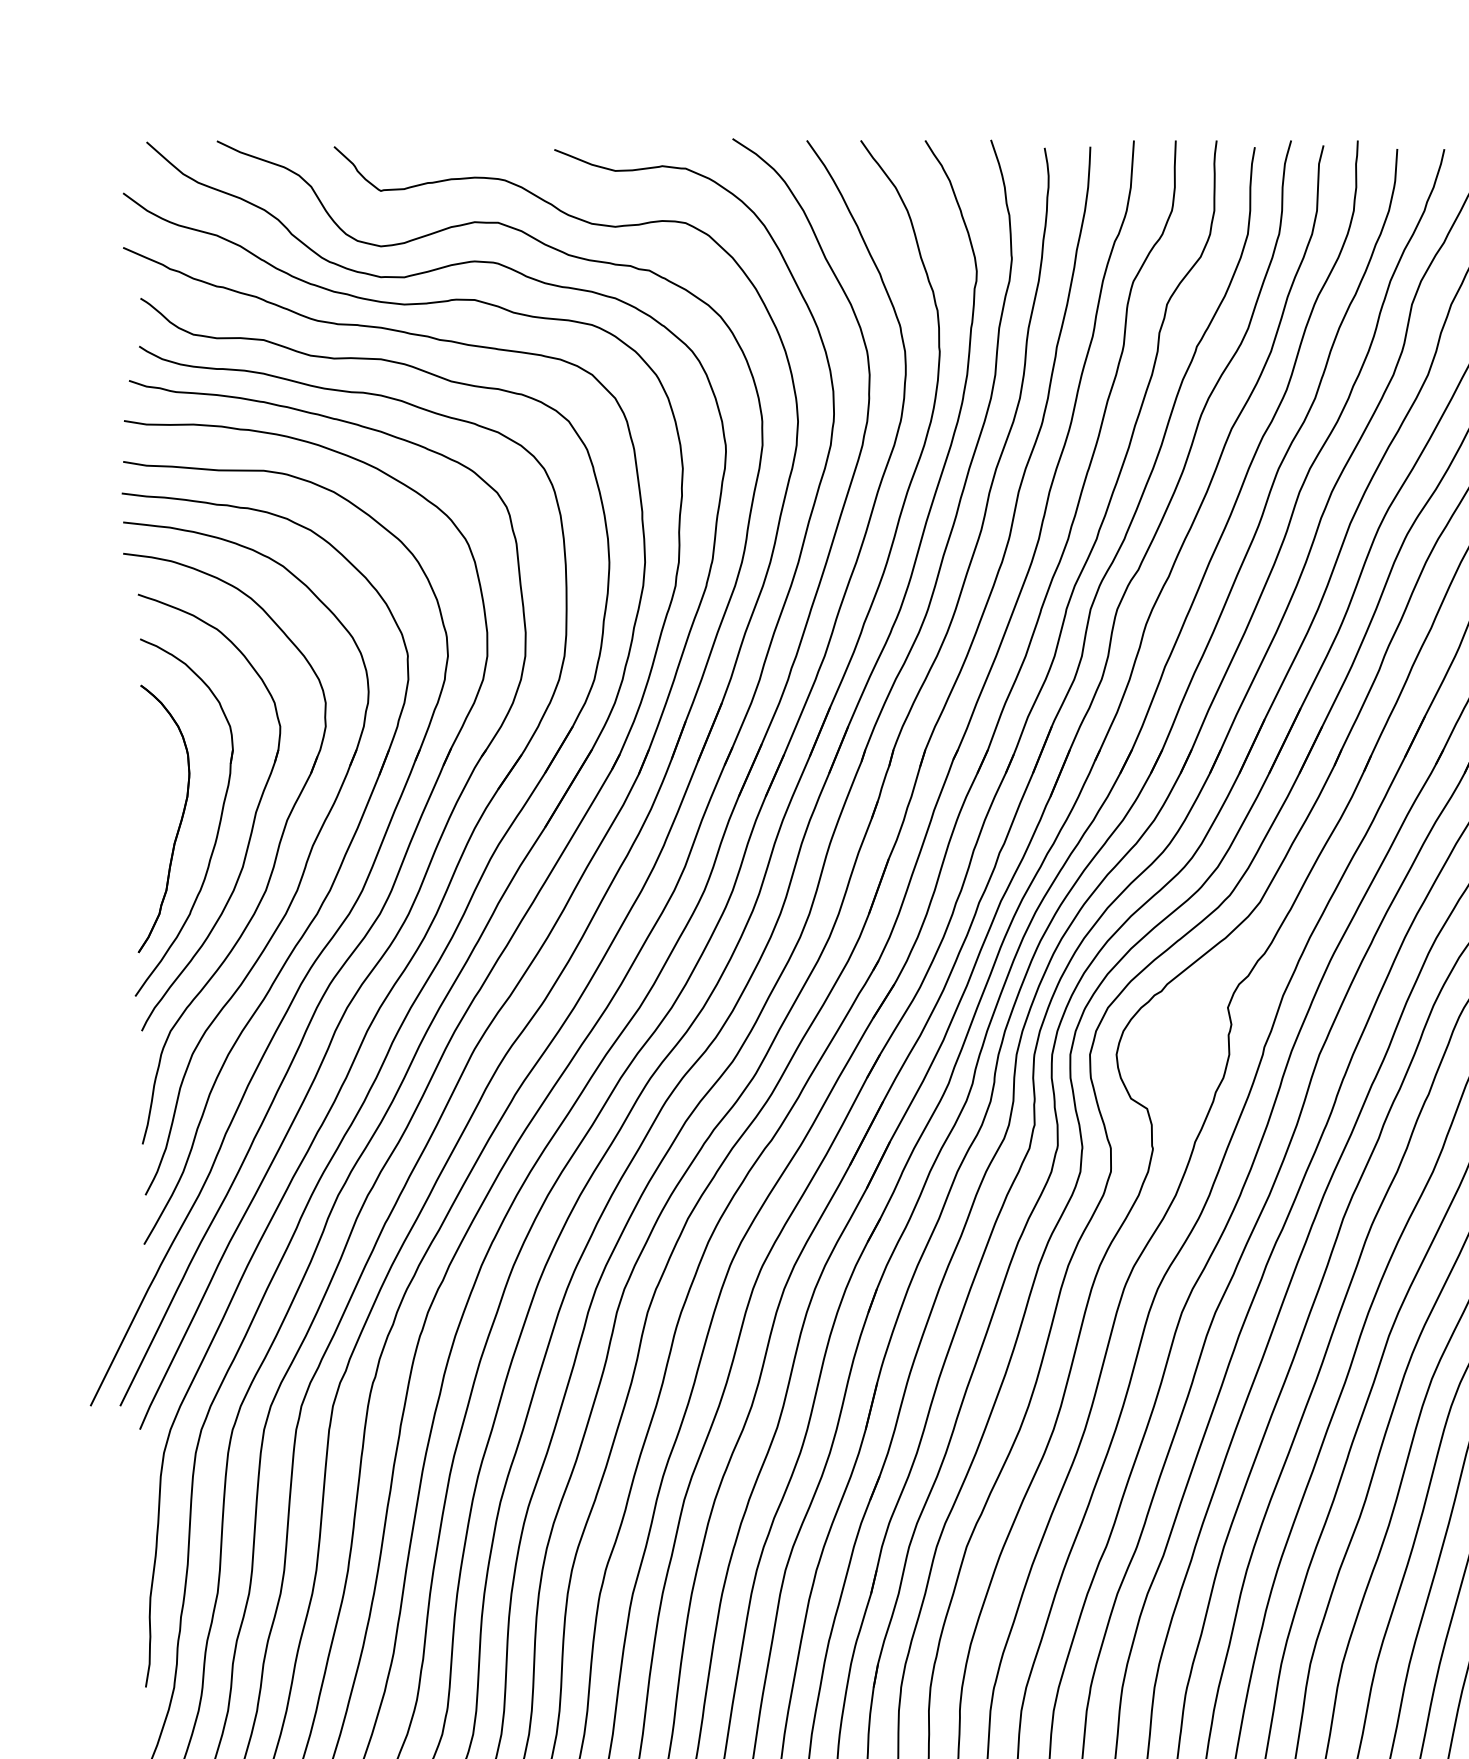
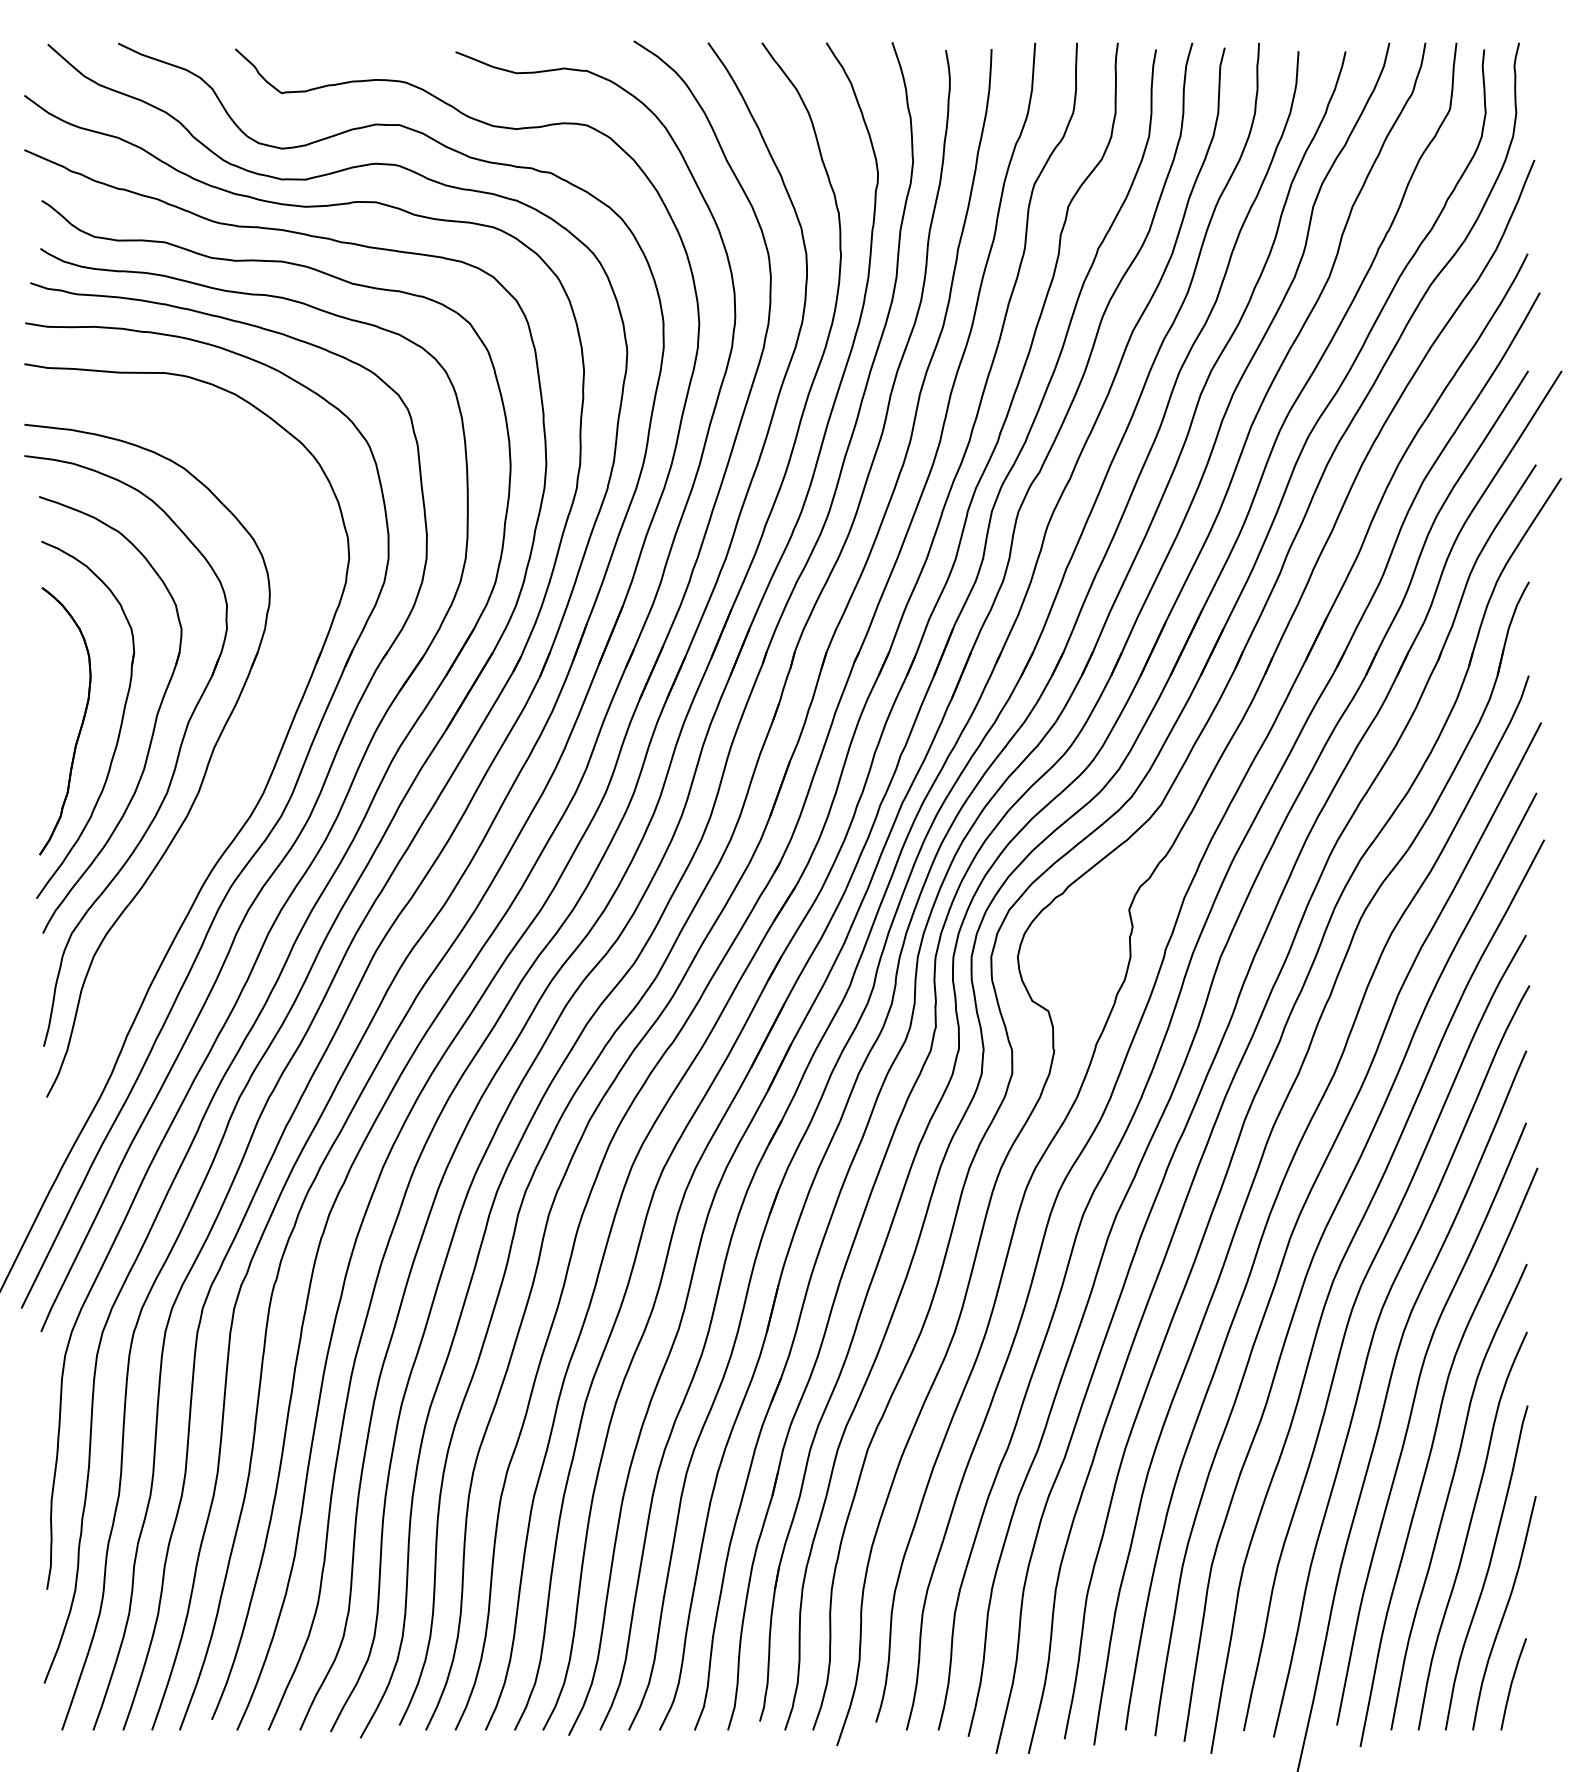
part: (321, 903) -> (222, 805), removed

